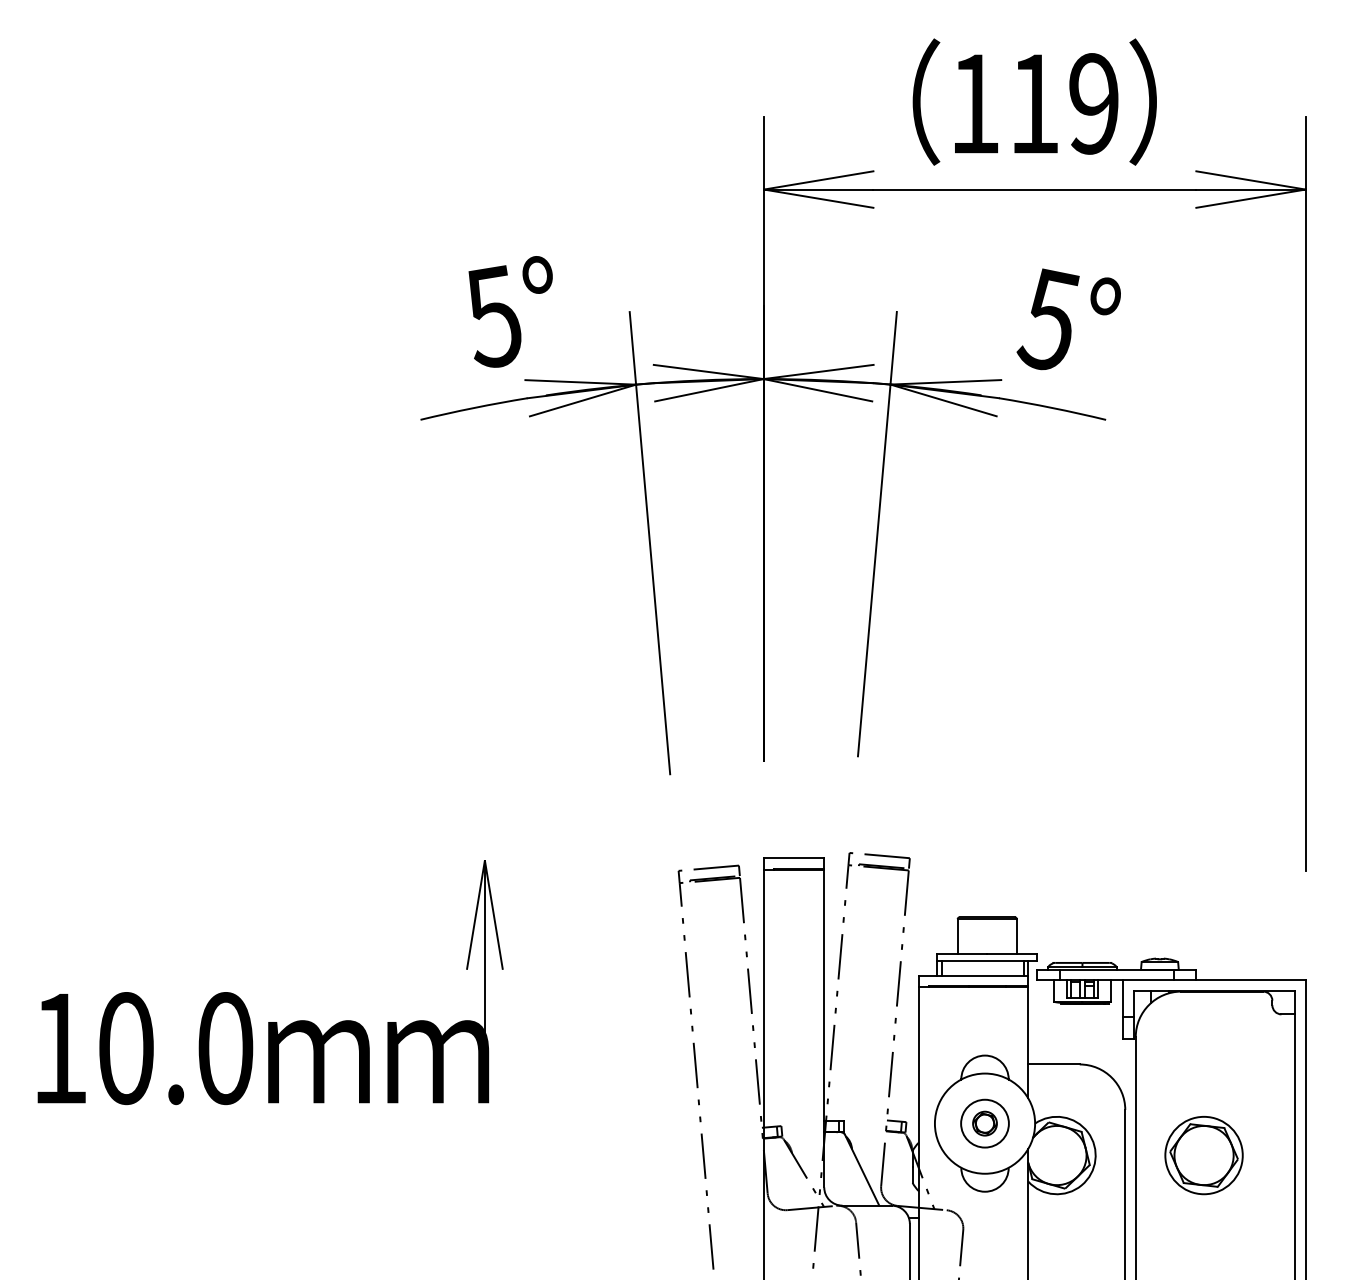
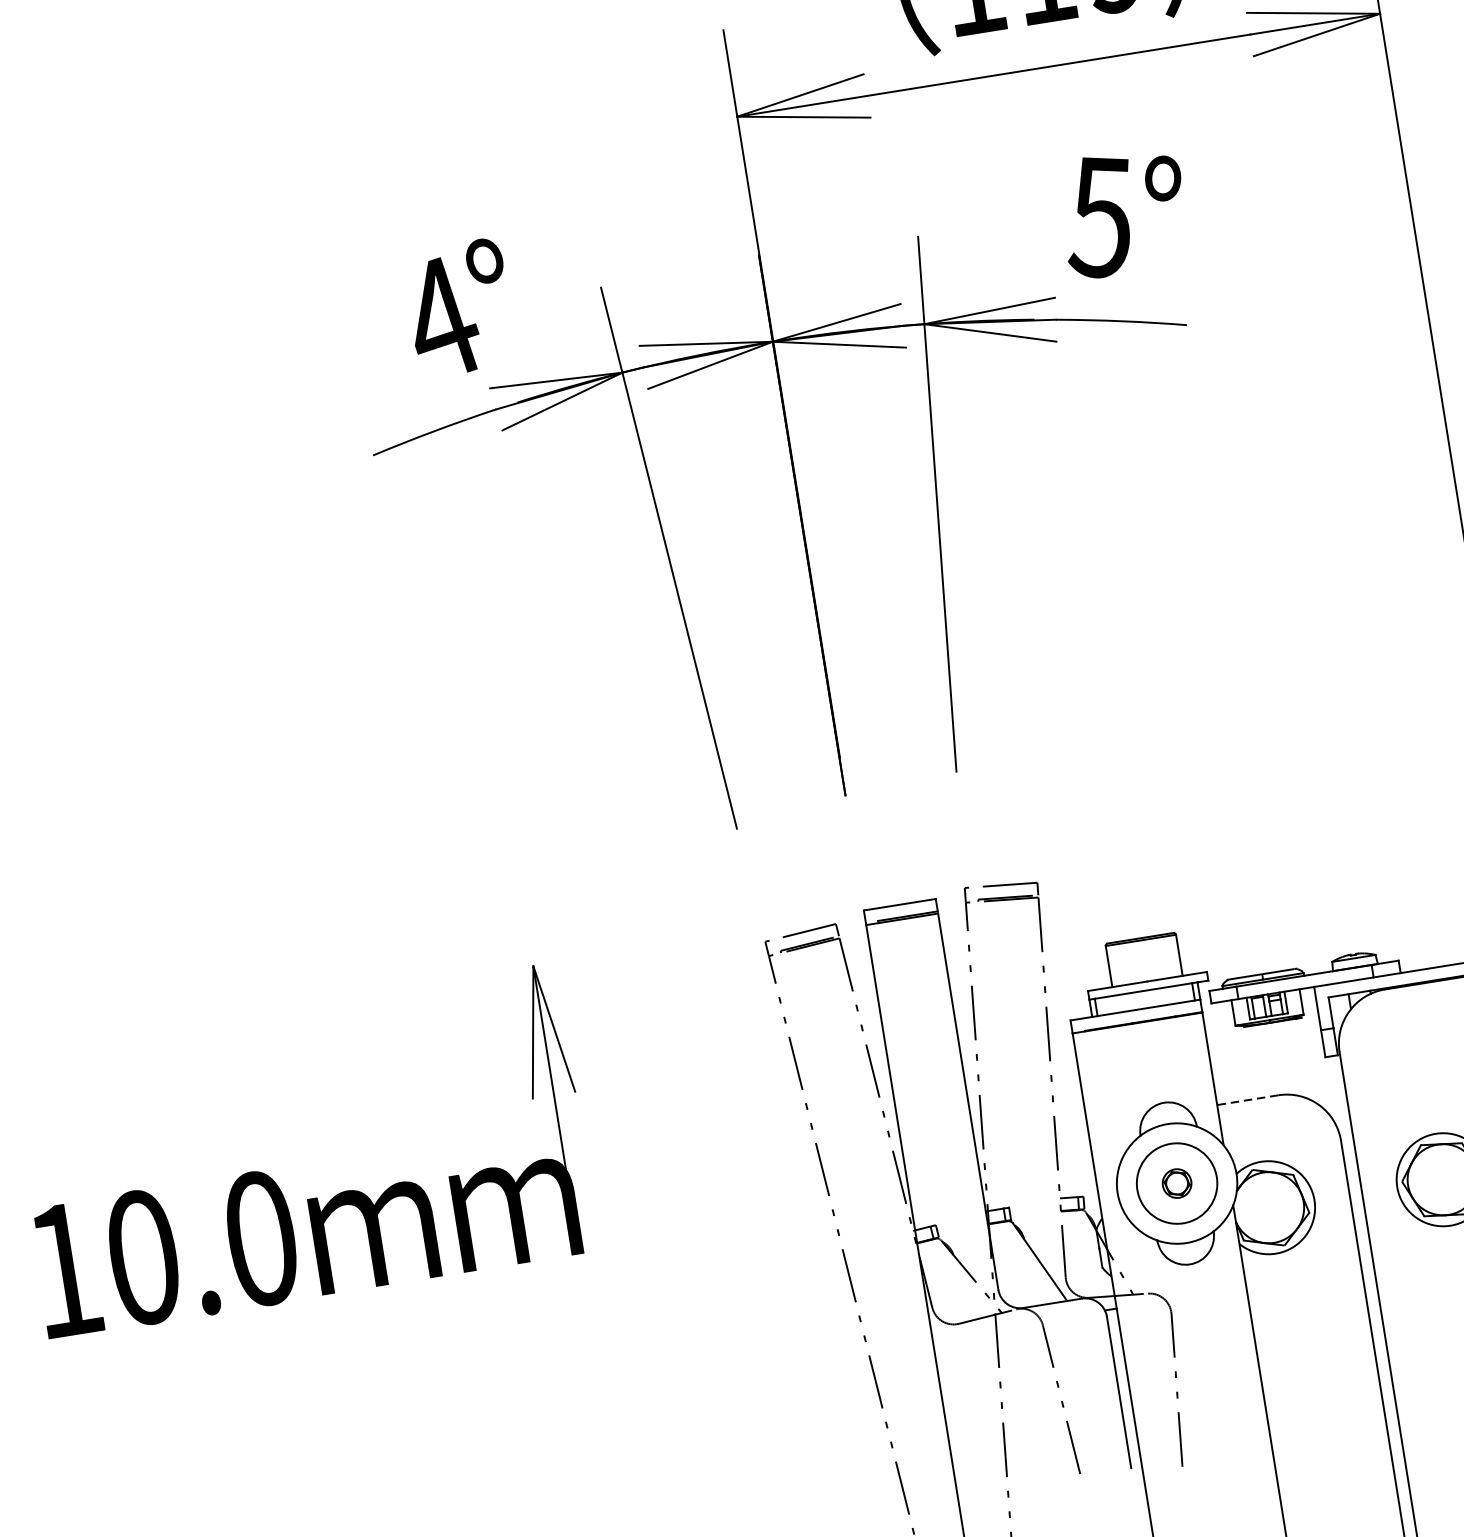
text: (495, 316) -> (442, 318), 5° -> 4°
line: (1054, 1064) -> (1248, 1100), solid -> dashed
circle: (984, 1123) -> (1176, 1183), size x1.4

